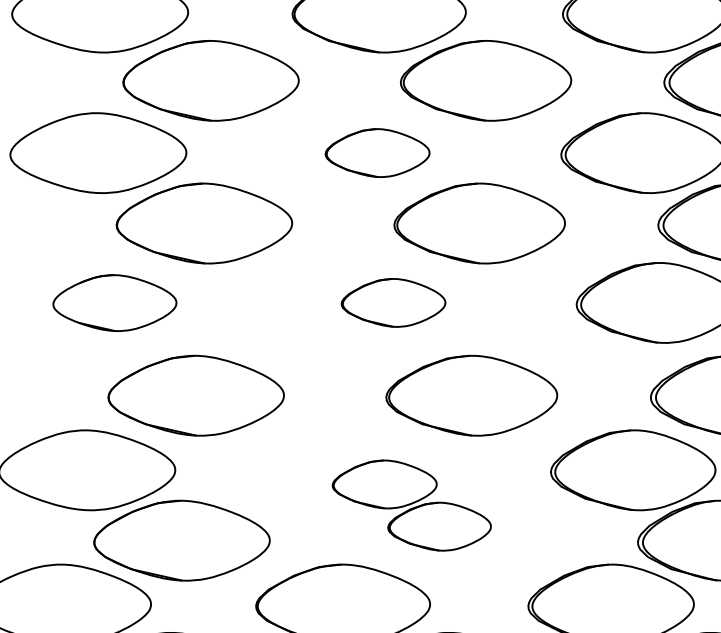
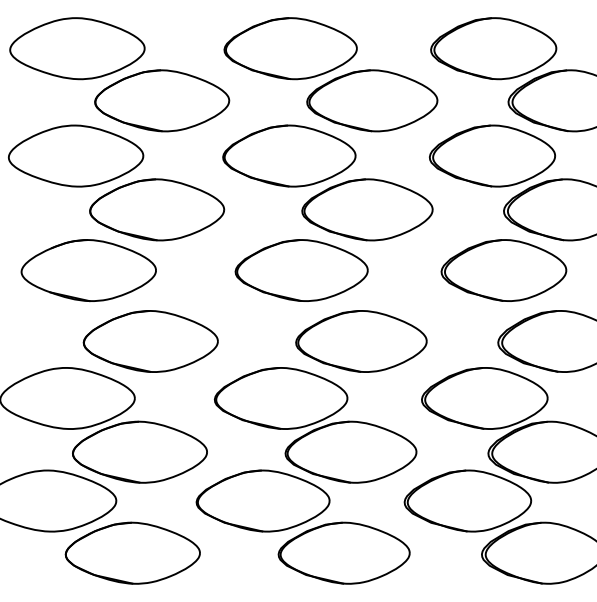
part: (377, 152) -> (289, 155), size x1.67
part: (114, 302) -> (88, 270), size x1.43
part: (393, 302) -> (301, 270), size x1.67
part: (411, 505) -> (315, 425), size x1.67

